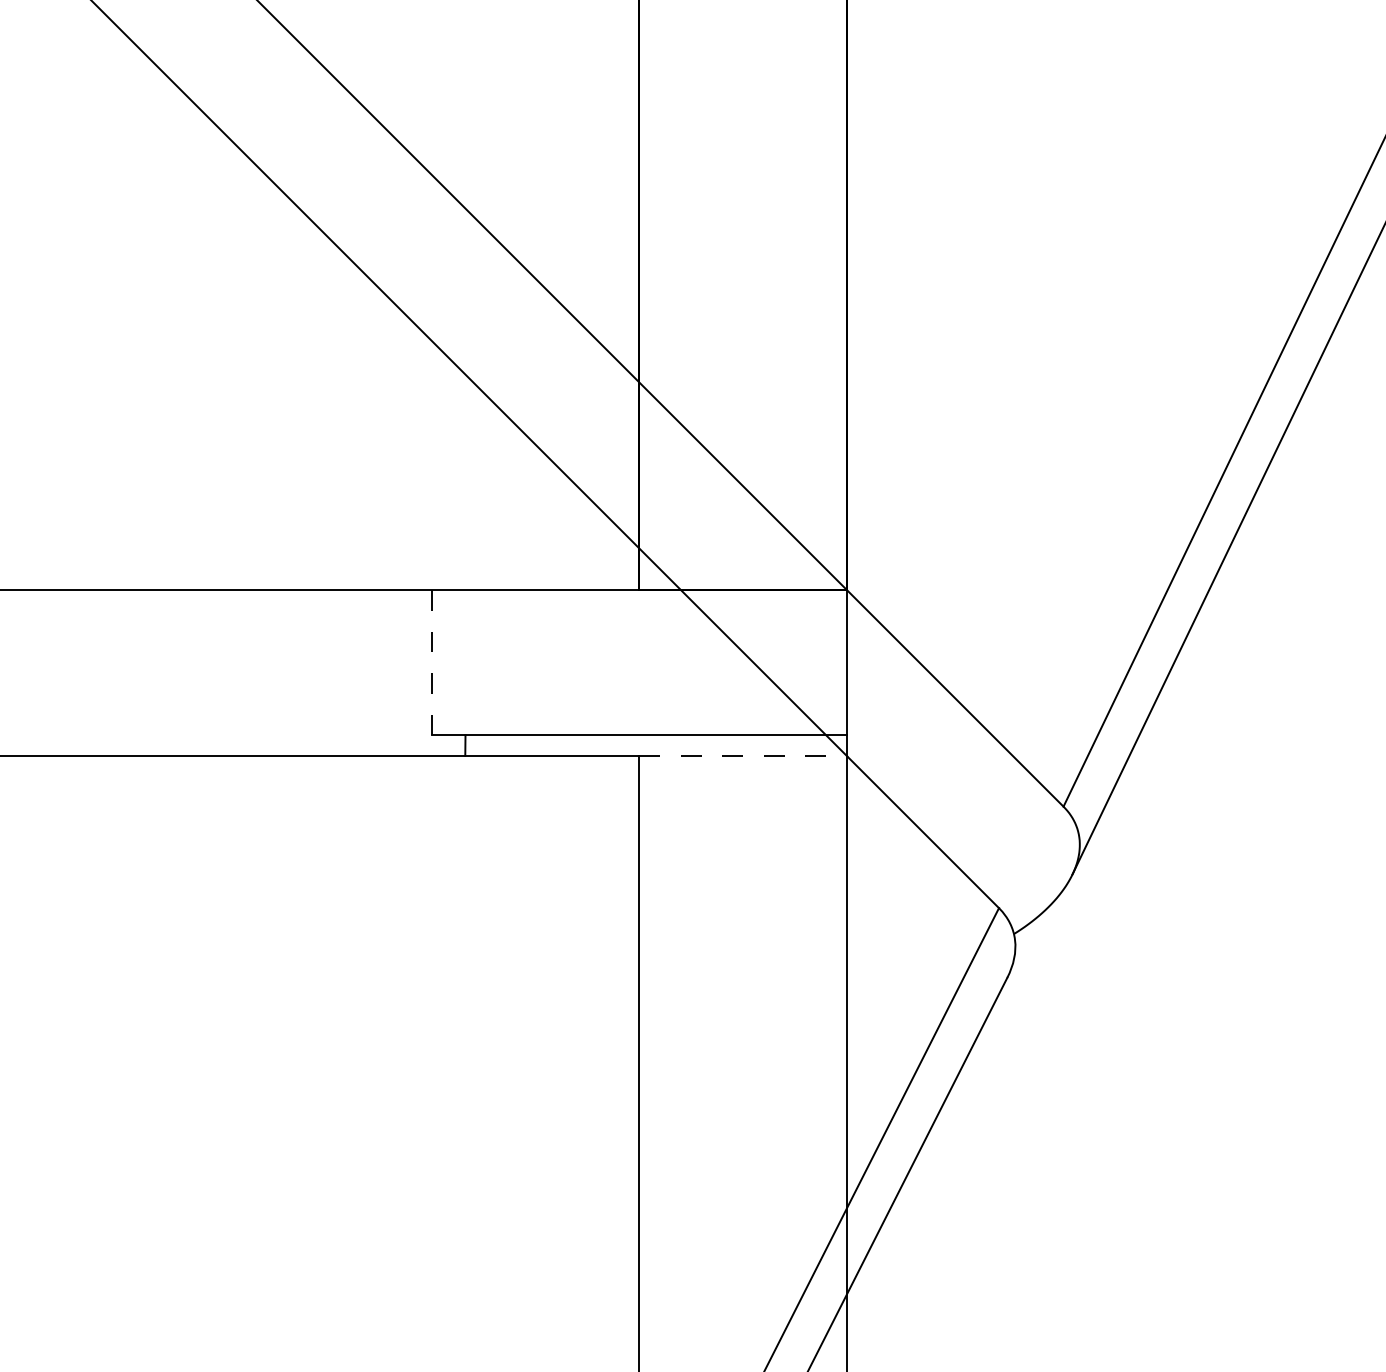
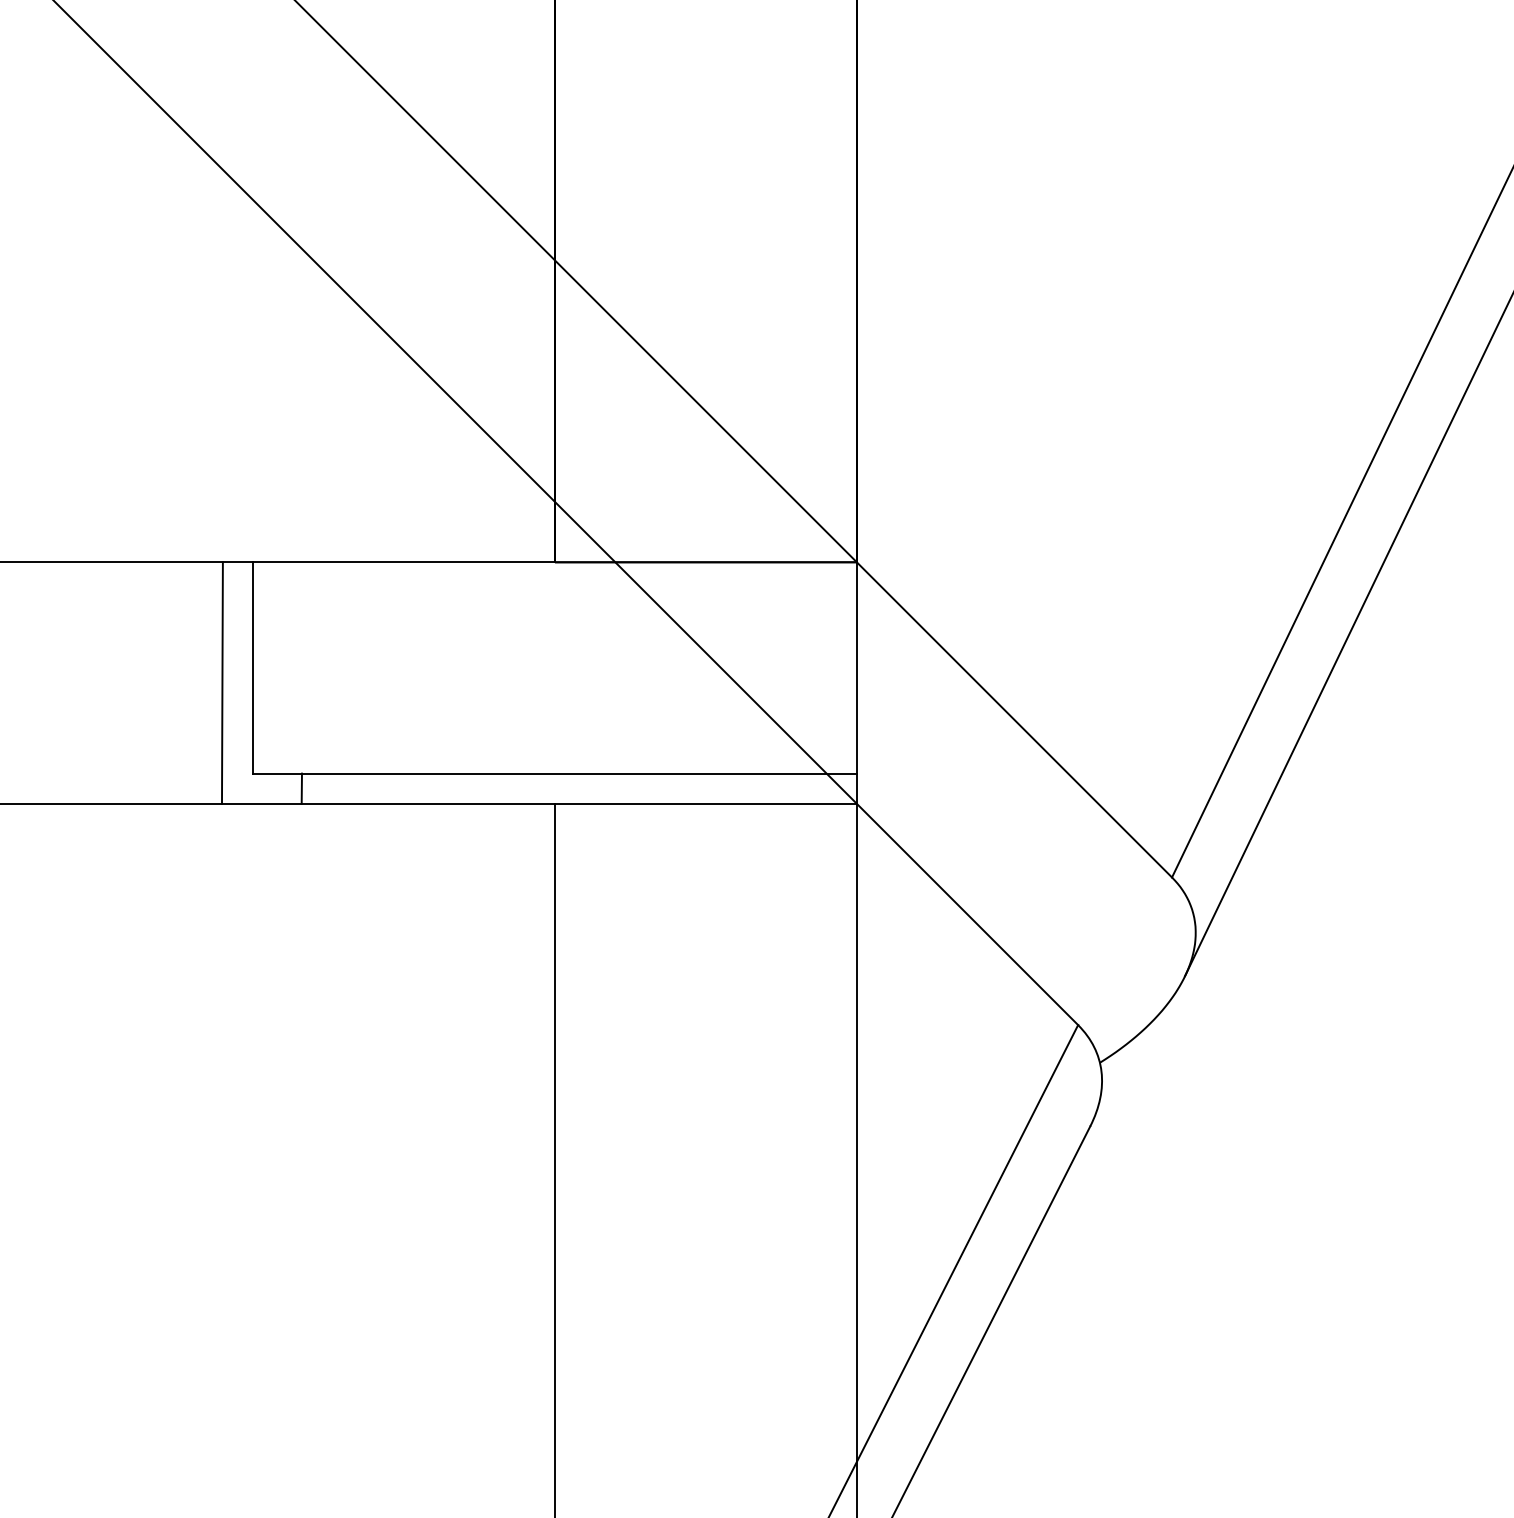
line: (431, 662) -> (252, 667), dashed -> solid
line: (410, 673) -> (221, 683), added
line: (743, 756) -> (706, 804), dashed -> solid

